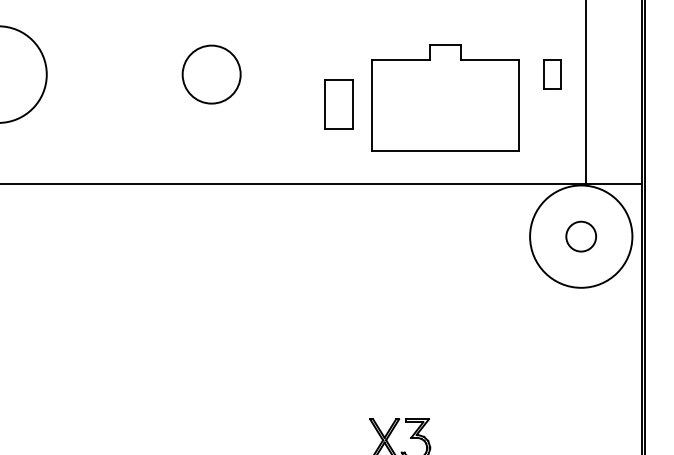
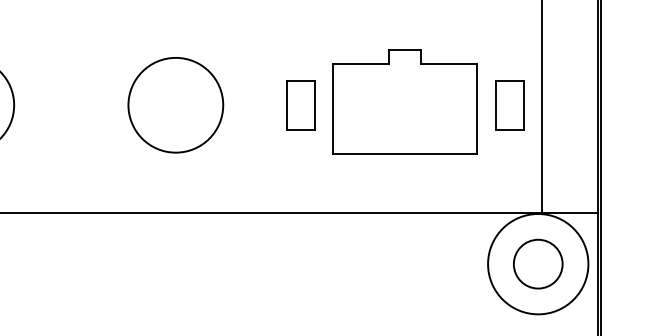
circle: (211, 74) -> (175, 105), size x1.67
part: (551, 74) -> (509, 105), size x1.67
part: (445, 97) -> (405, 101), moved
part: (338, 104) -> (300, 105), moved
circle: (581, 236) -> (538, 264), size x1.67

